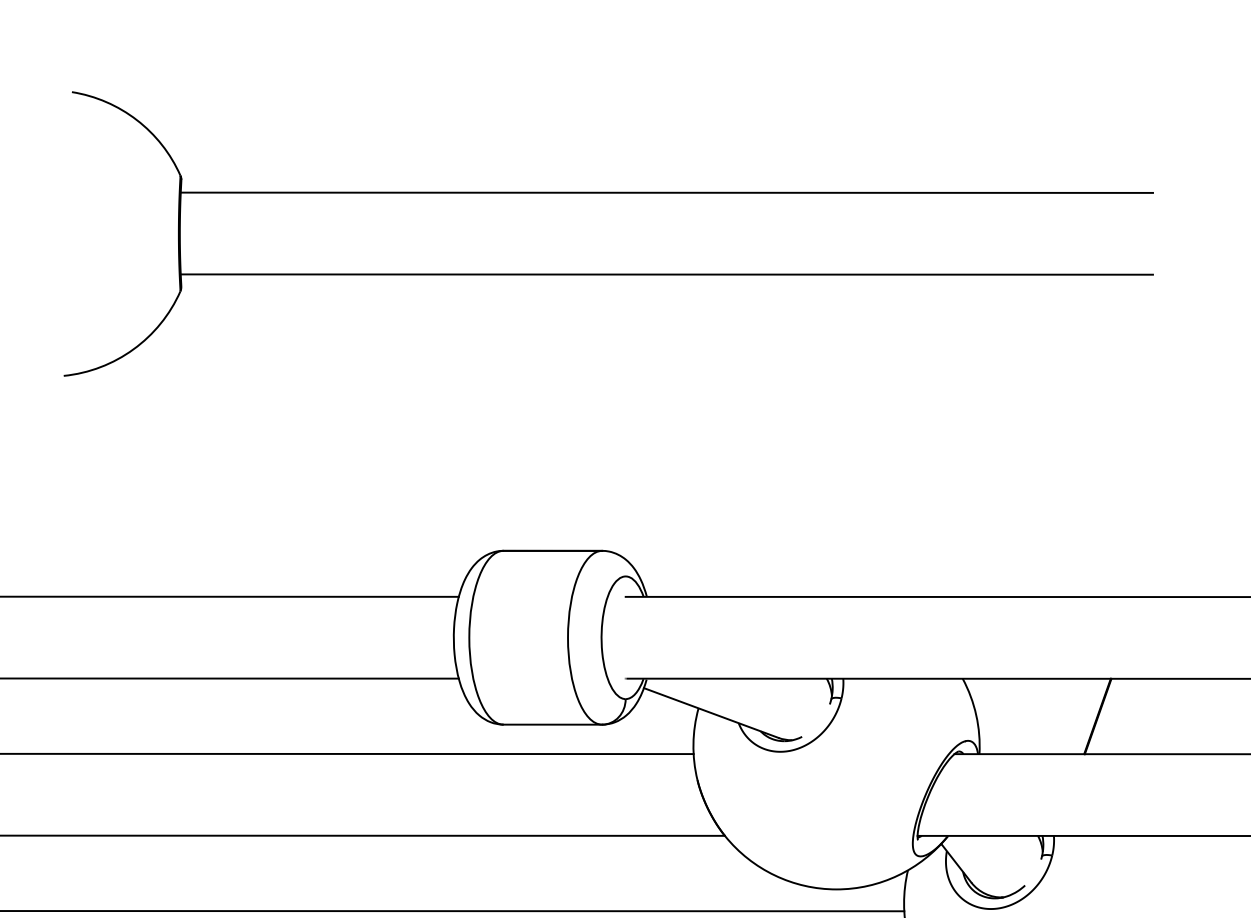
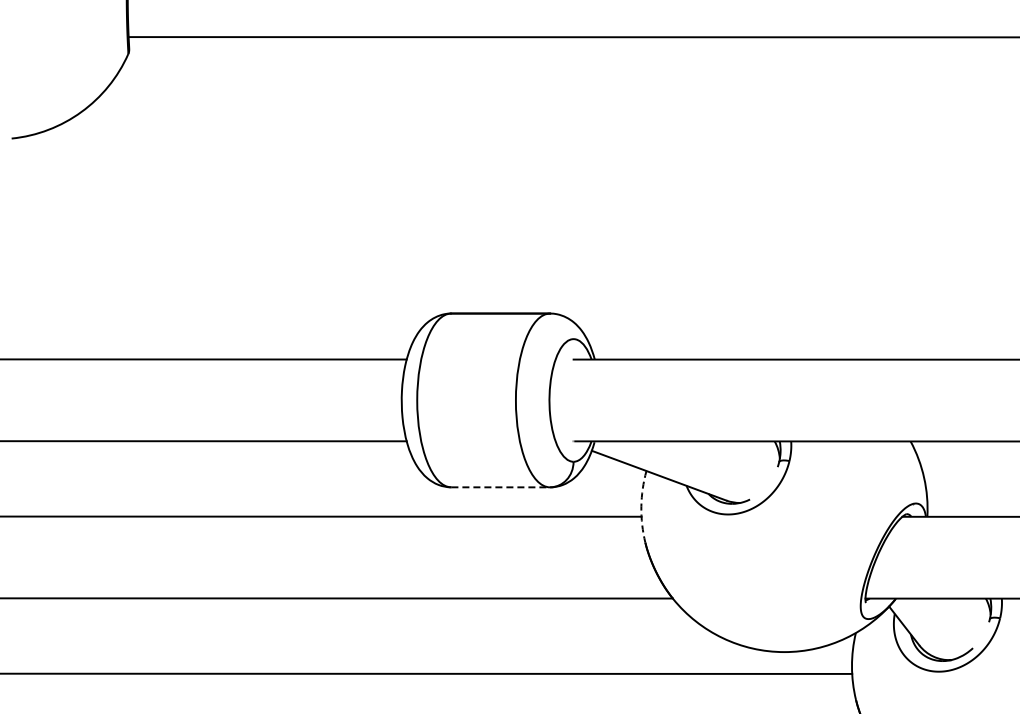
line: (553, 724) -> (501, 487), solid -> dashed
arc: (693, 744) -> (641, 507), solid -> dashed

